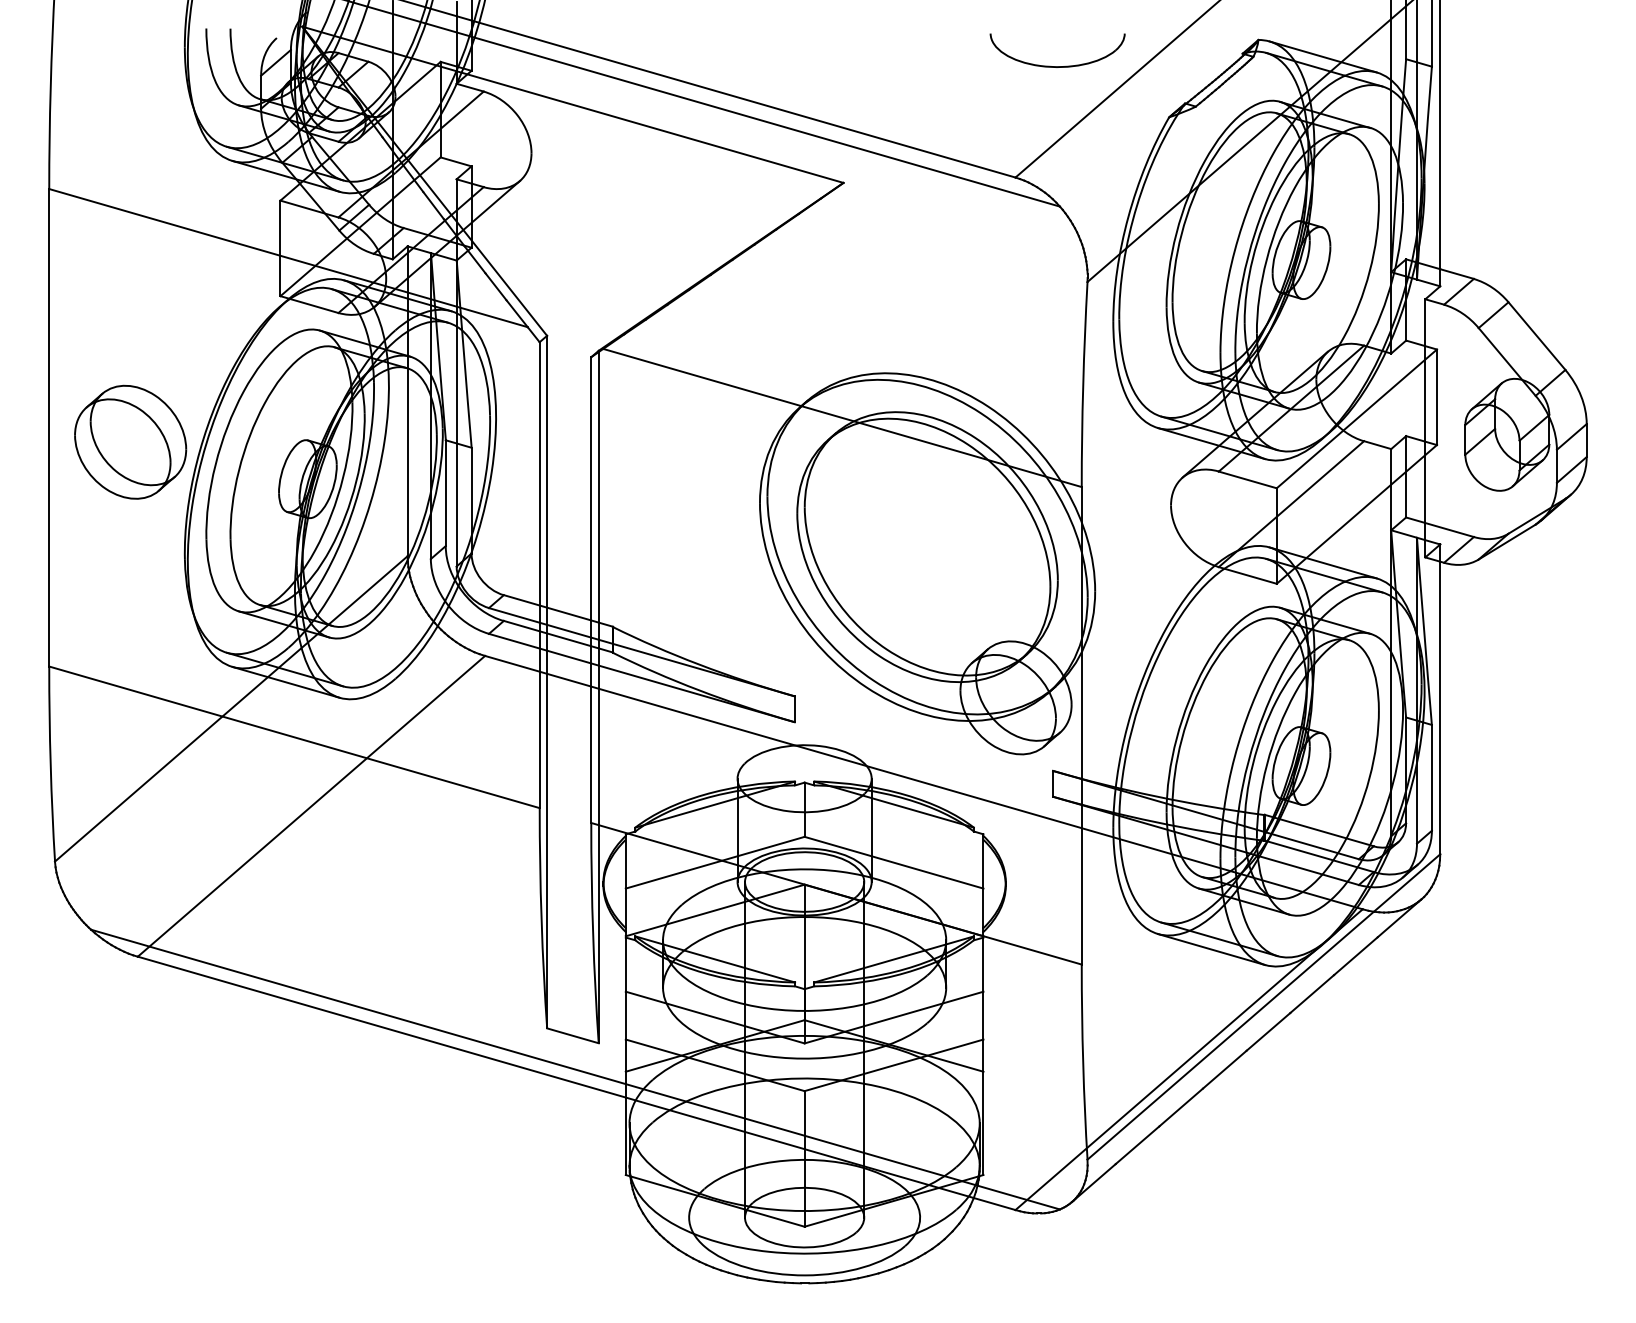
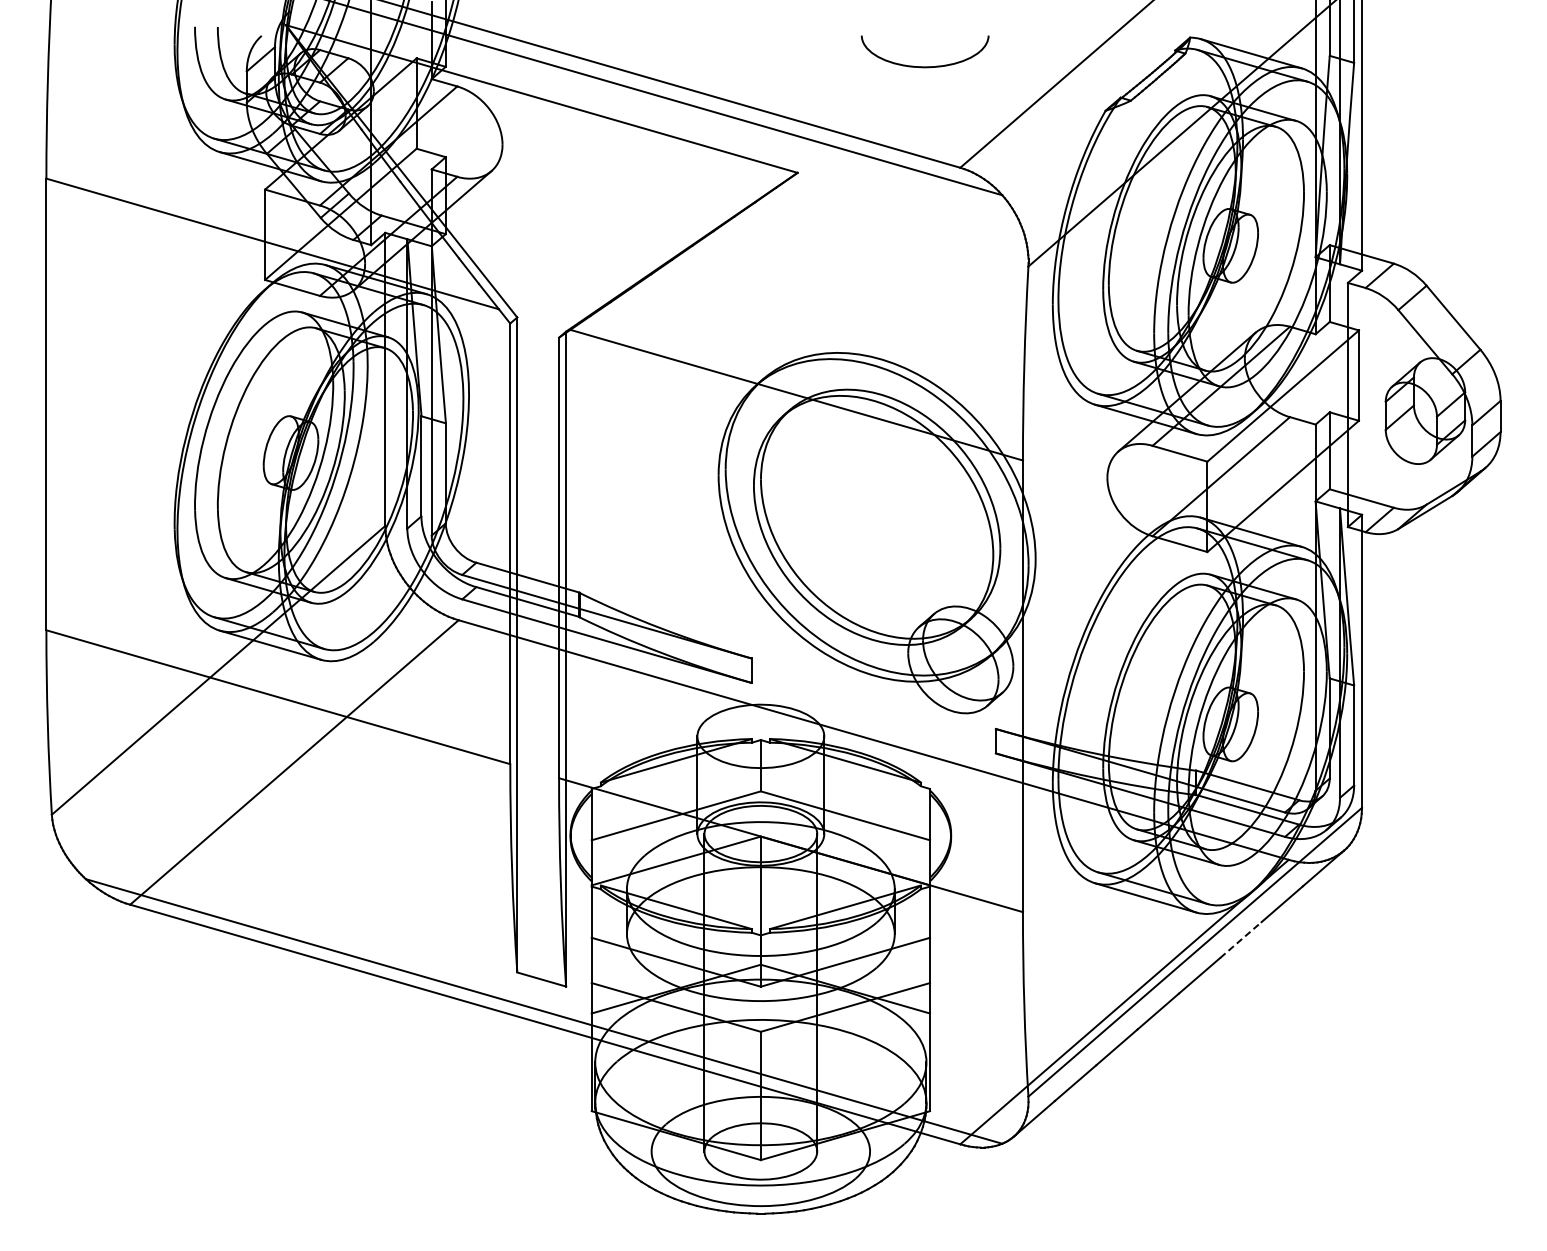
part: (1056, 66) -> (924, 66), moved
part: (129, 441) -> (122, 417), removed
line: (1312, 993) -> (1241, 939), solid -> dashed

